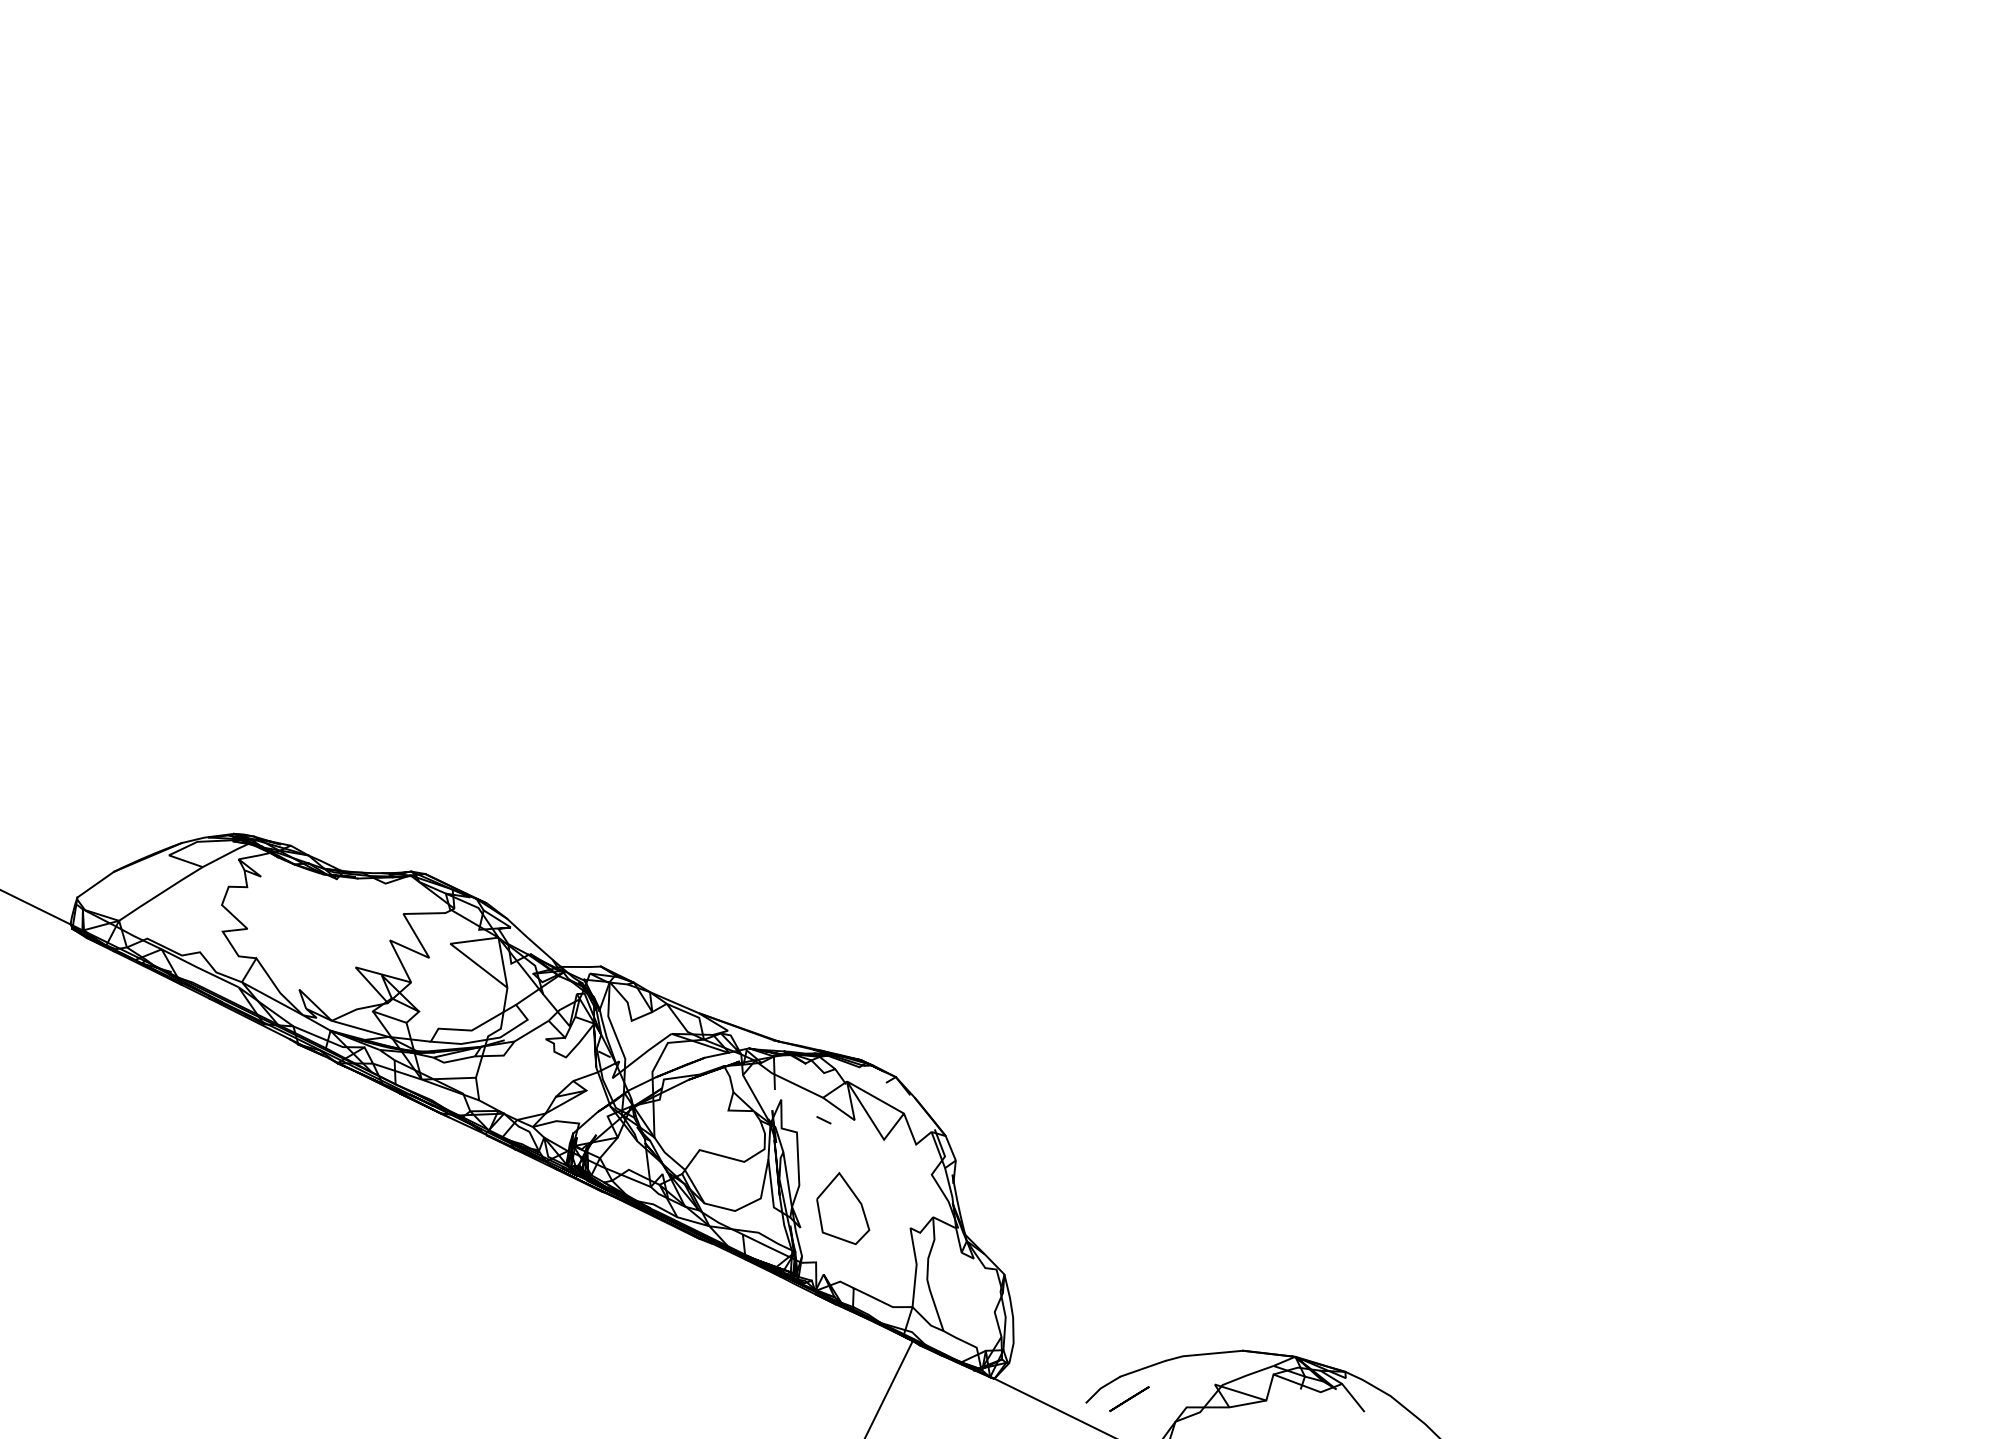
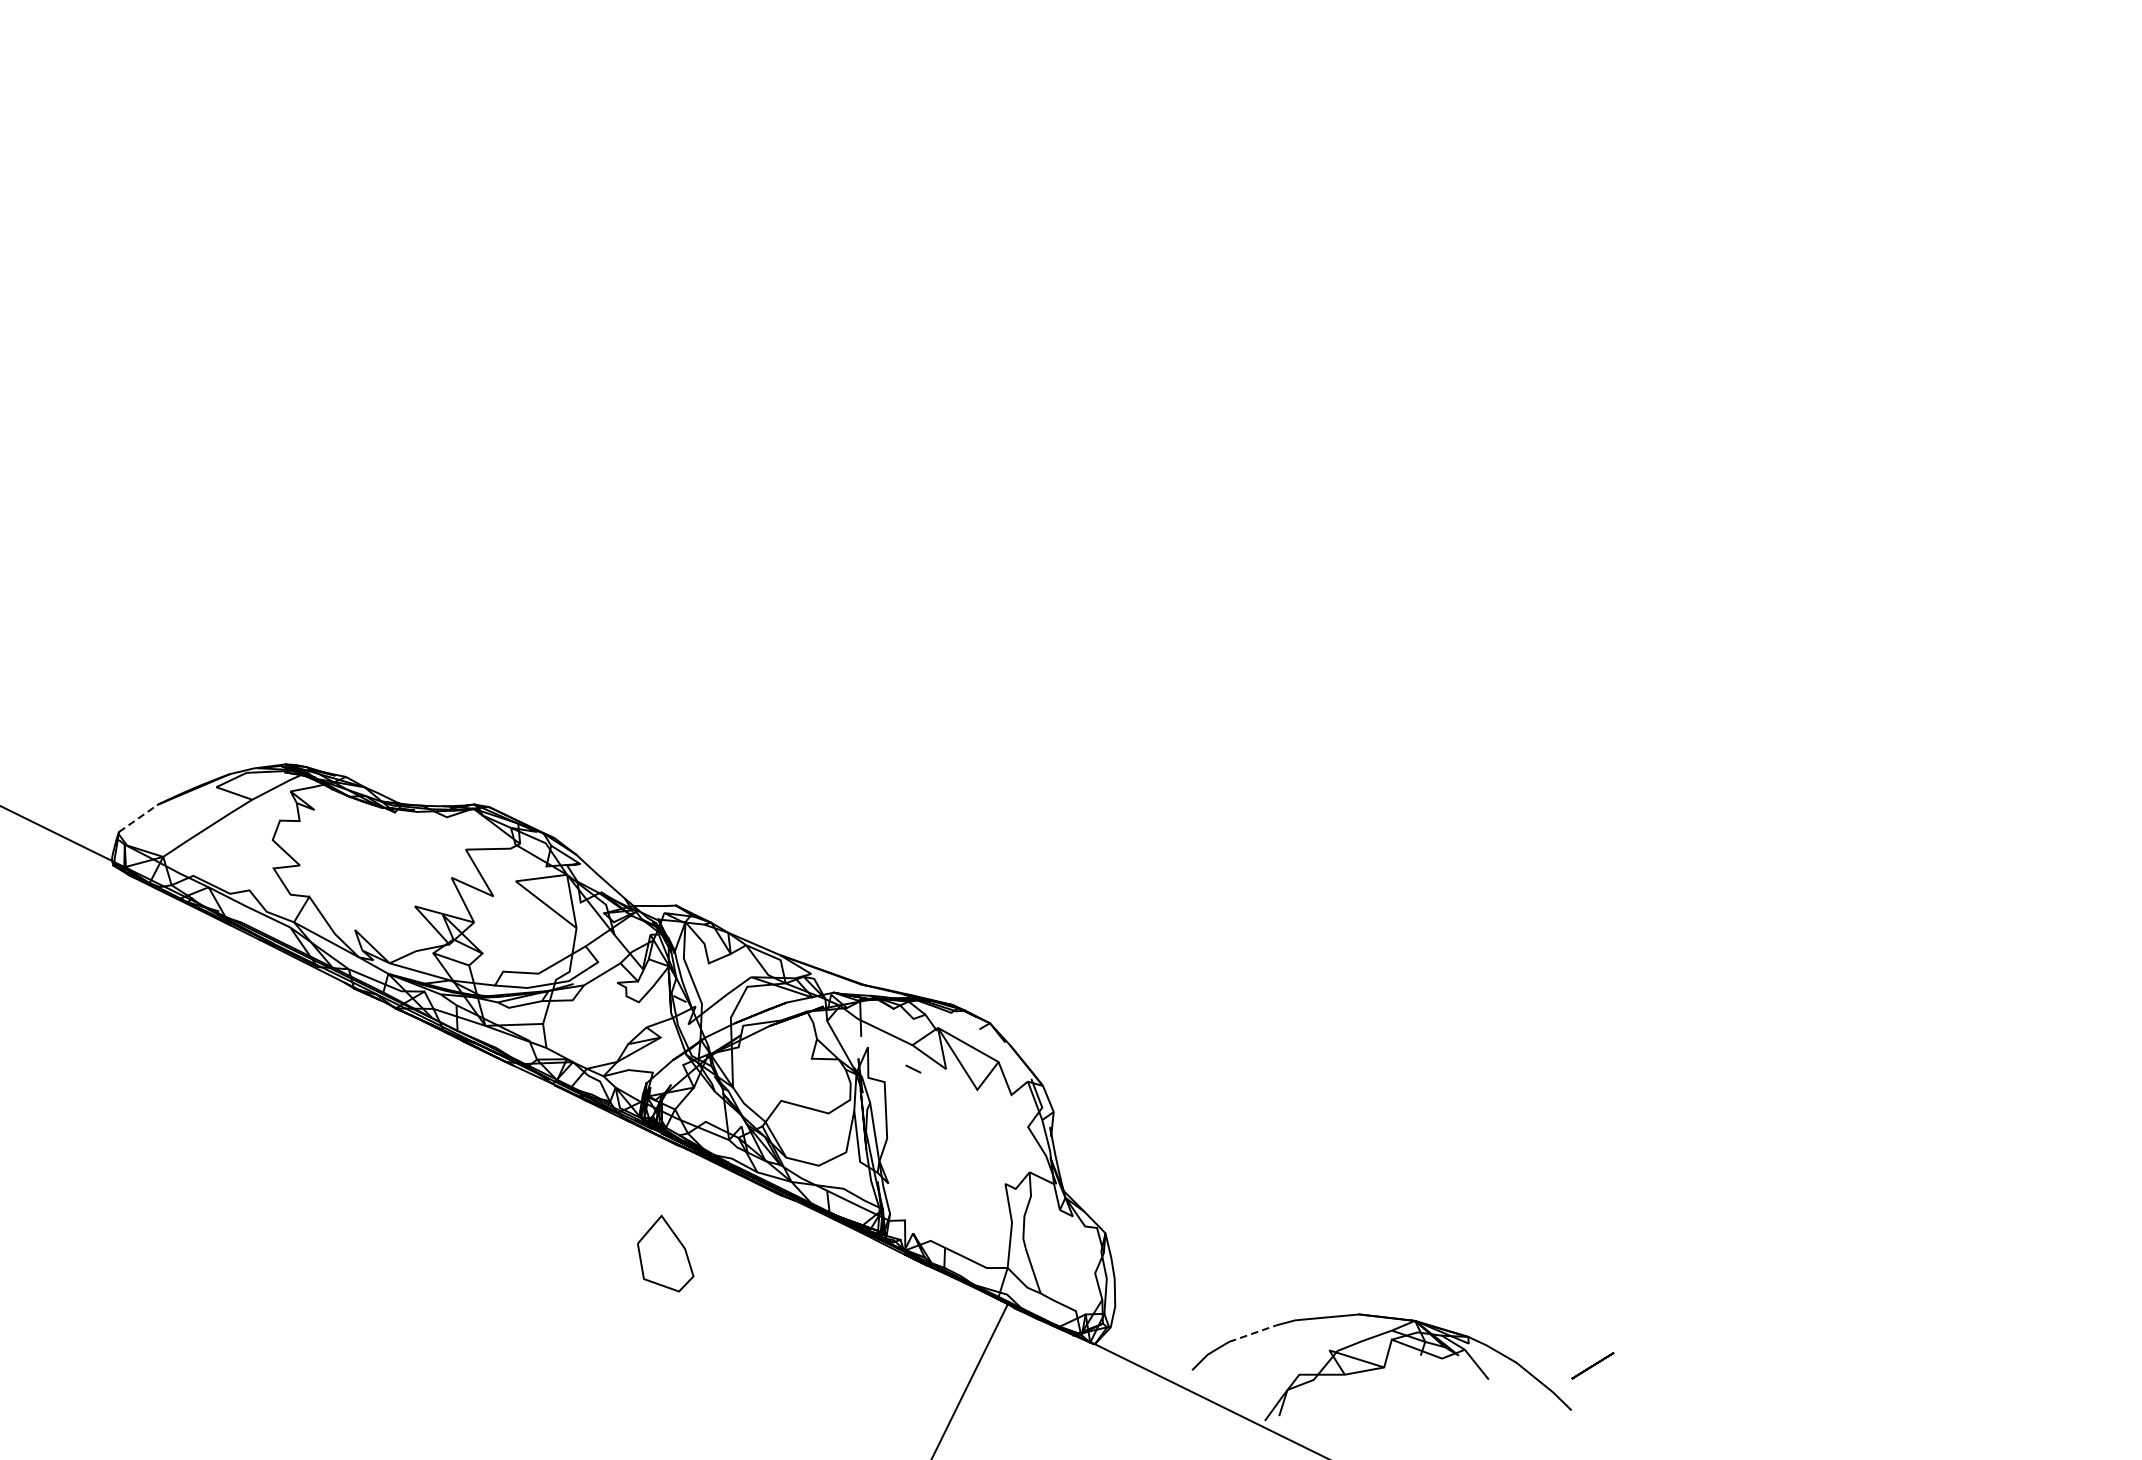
line: (96, 884) -> (139, 818), solid -> dashed
part: (843, 1208) -> (666, 1253), moved
line: (1142, 1368) -> (1252, 1333), solid -> dashed
line: (1129, 1399) -> (1592, 1366), moved

